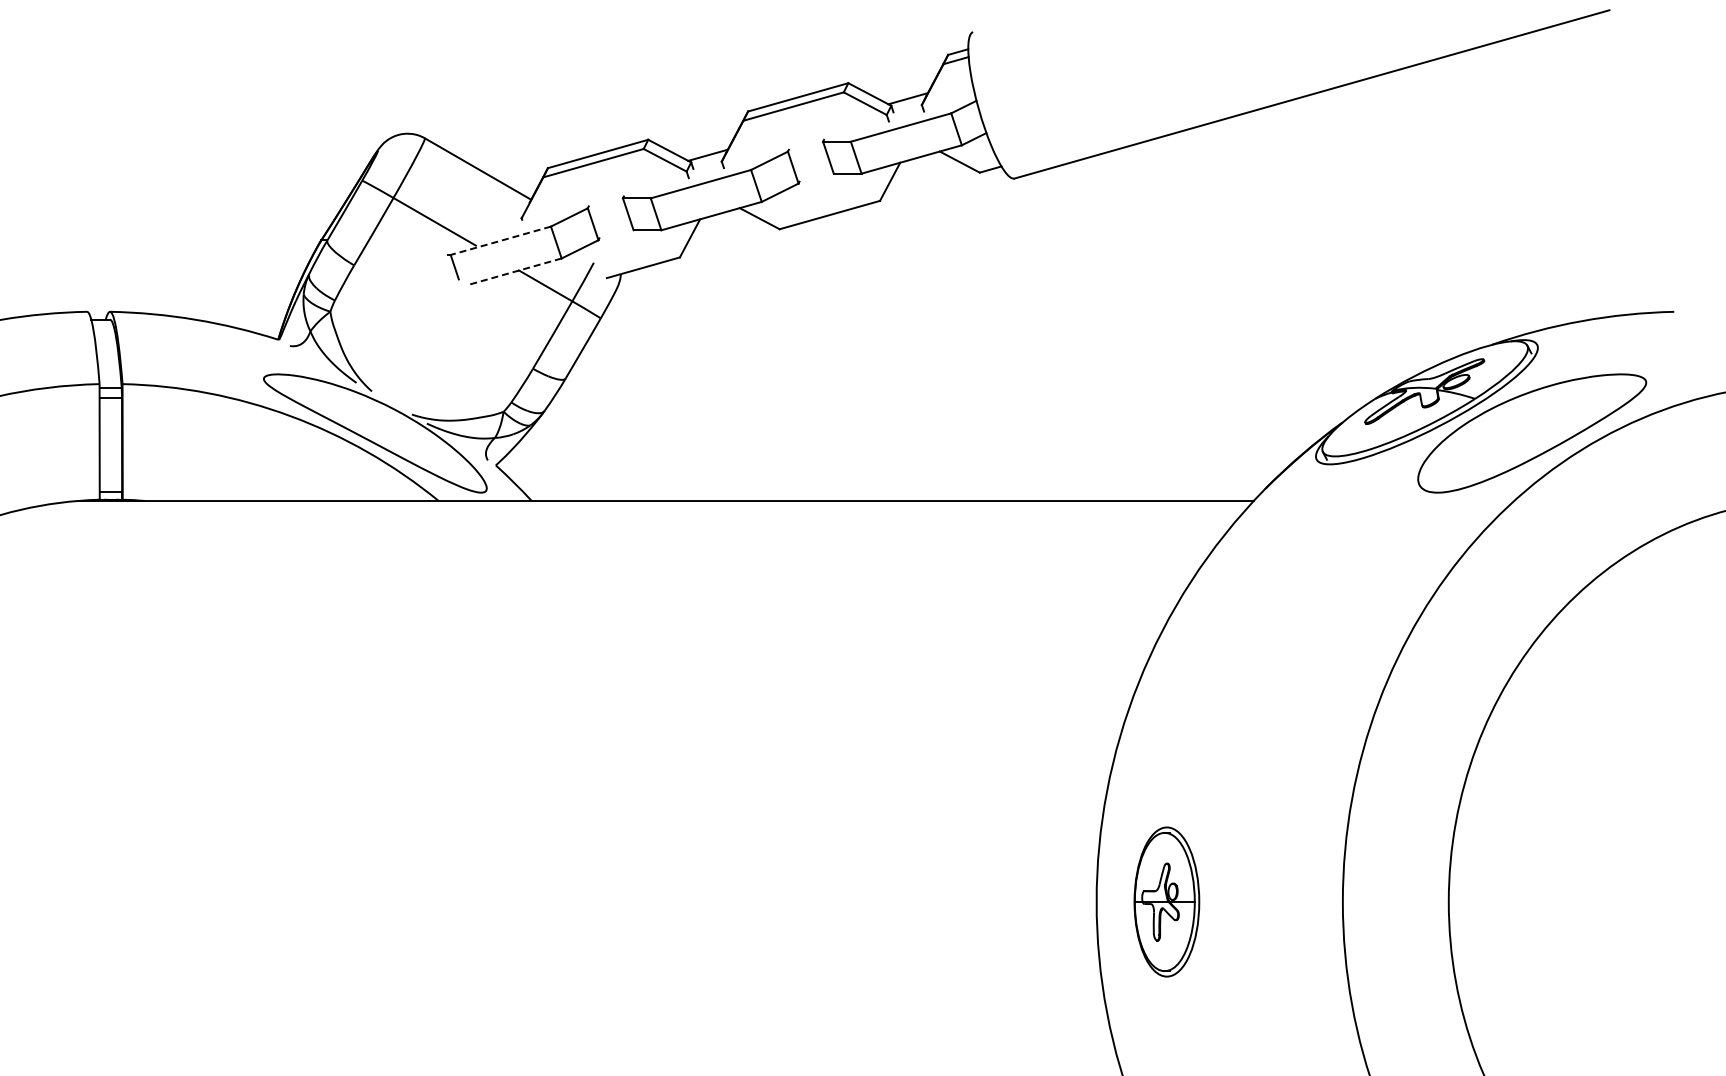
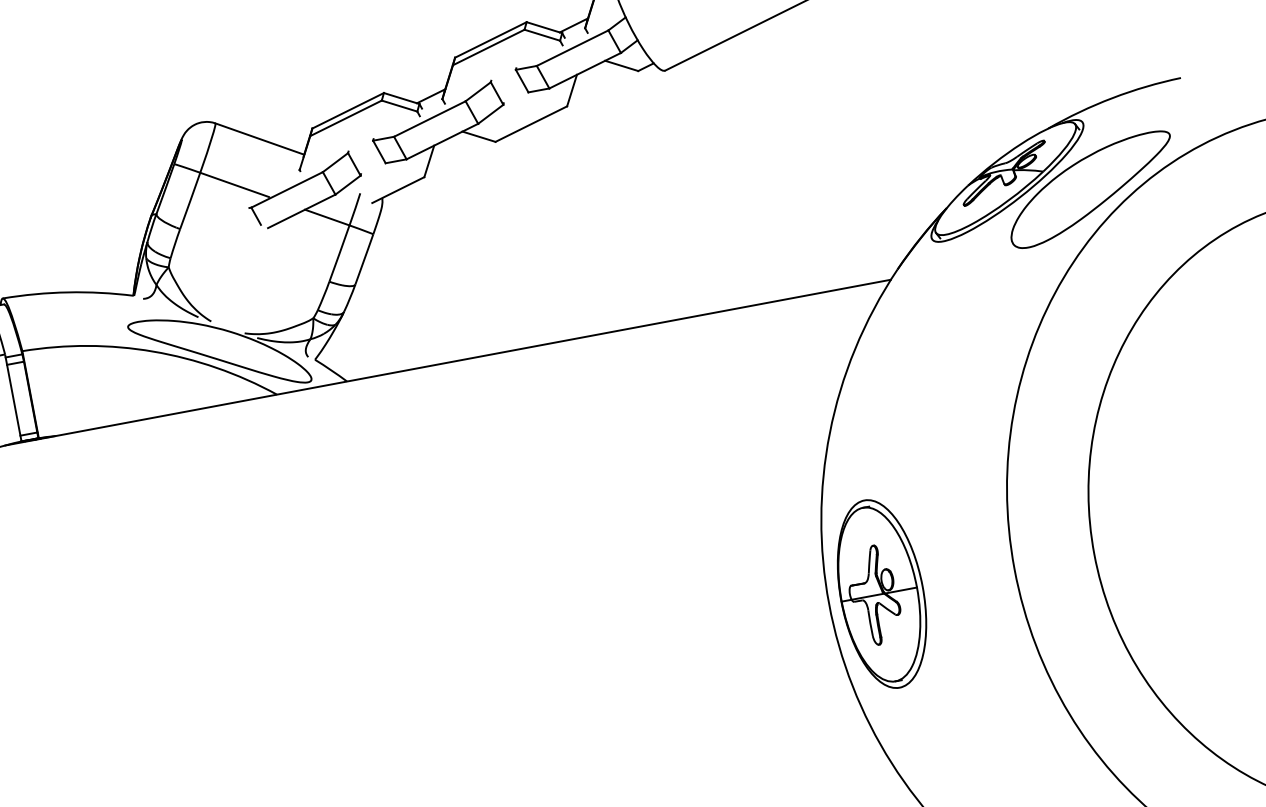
line: (500, 240) -> (286, 189), dashed -> solid
line: (513, 271) -> (300, 211), dashed -> solid
part: (1166, 901) -> (881, 593), size x1.67

